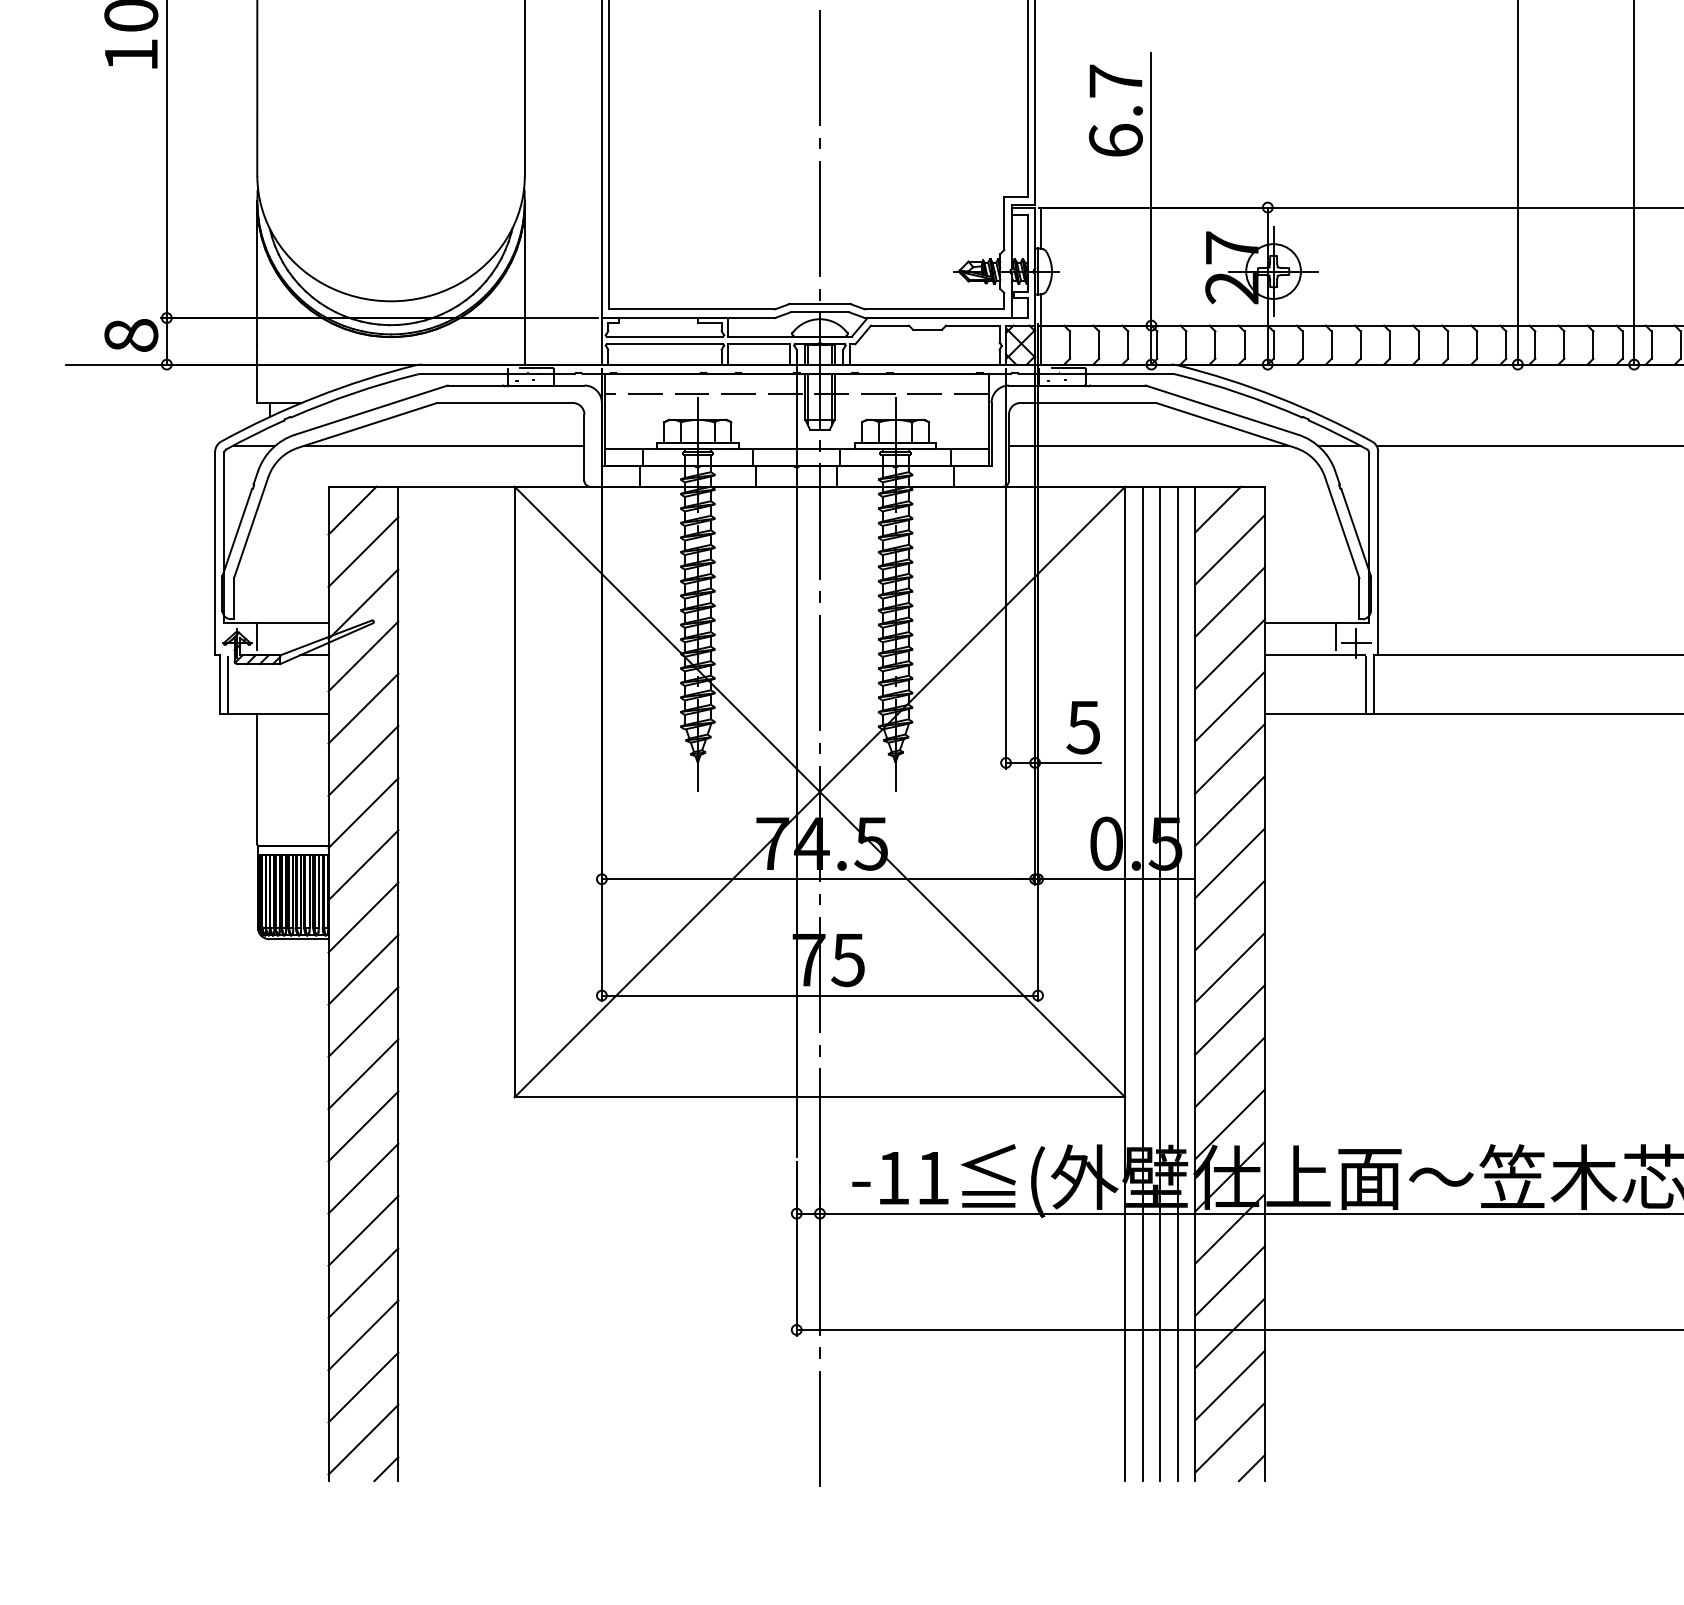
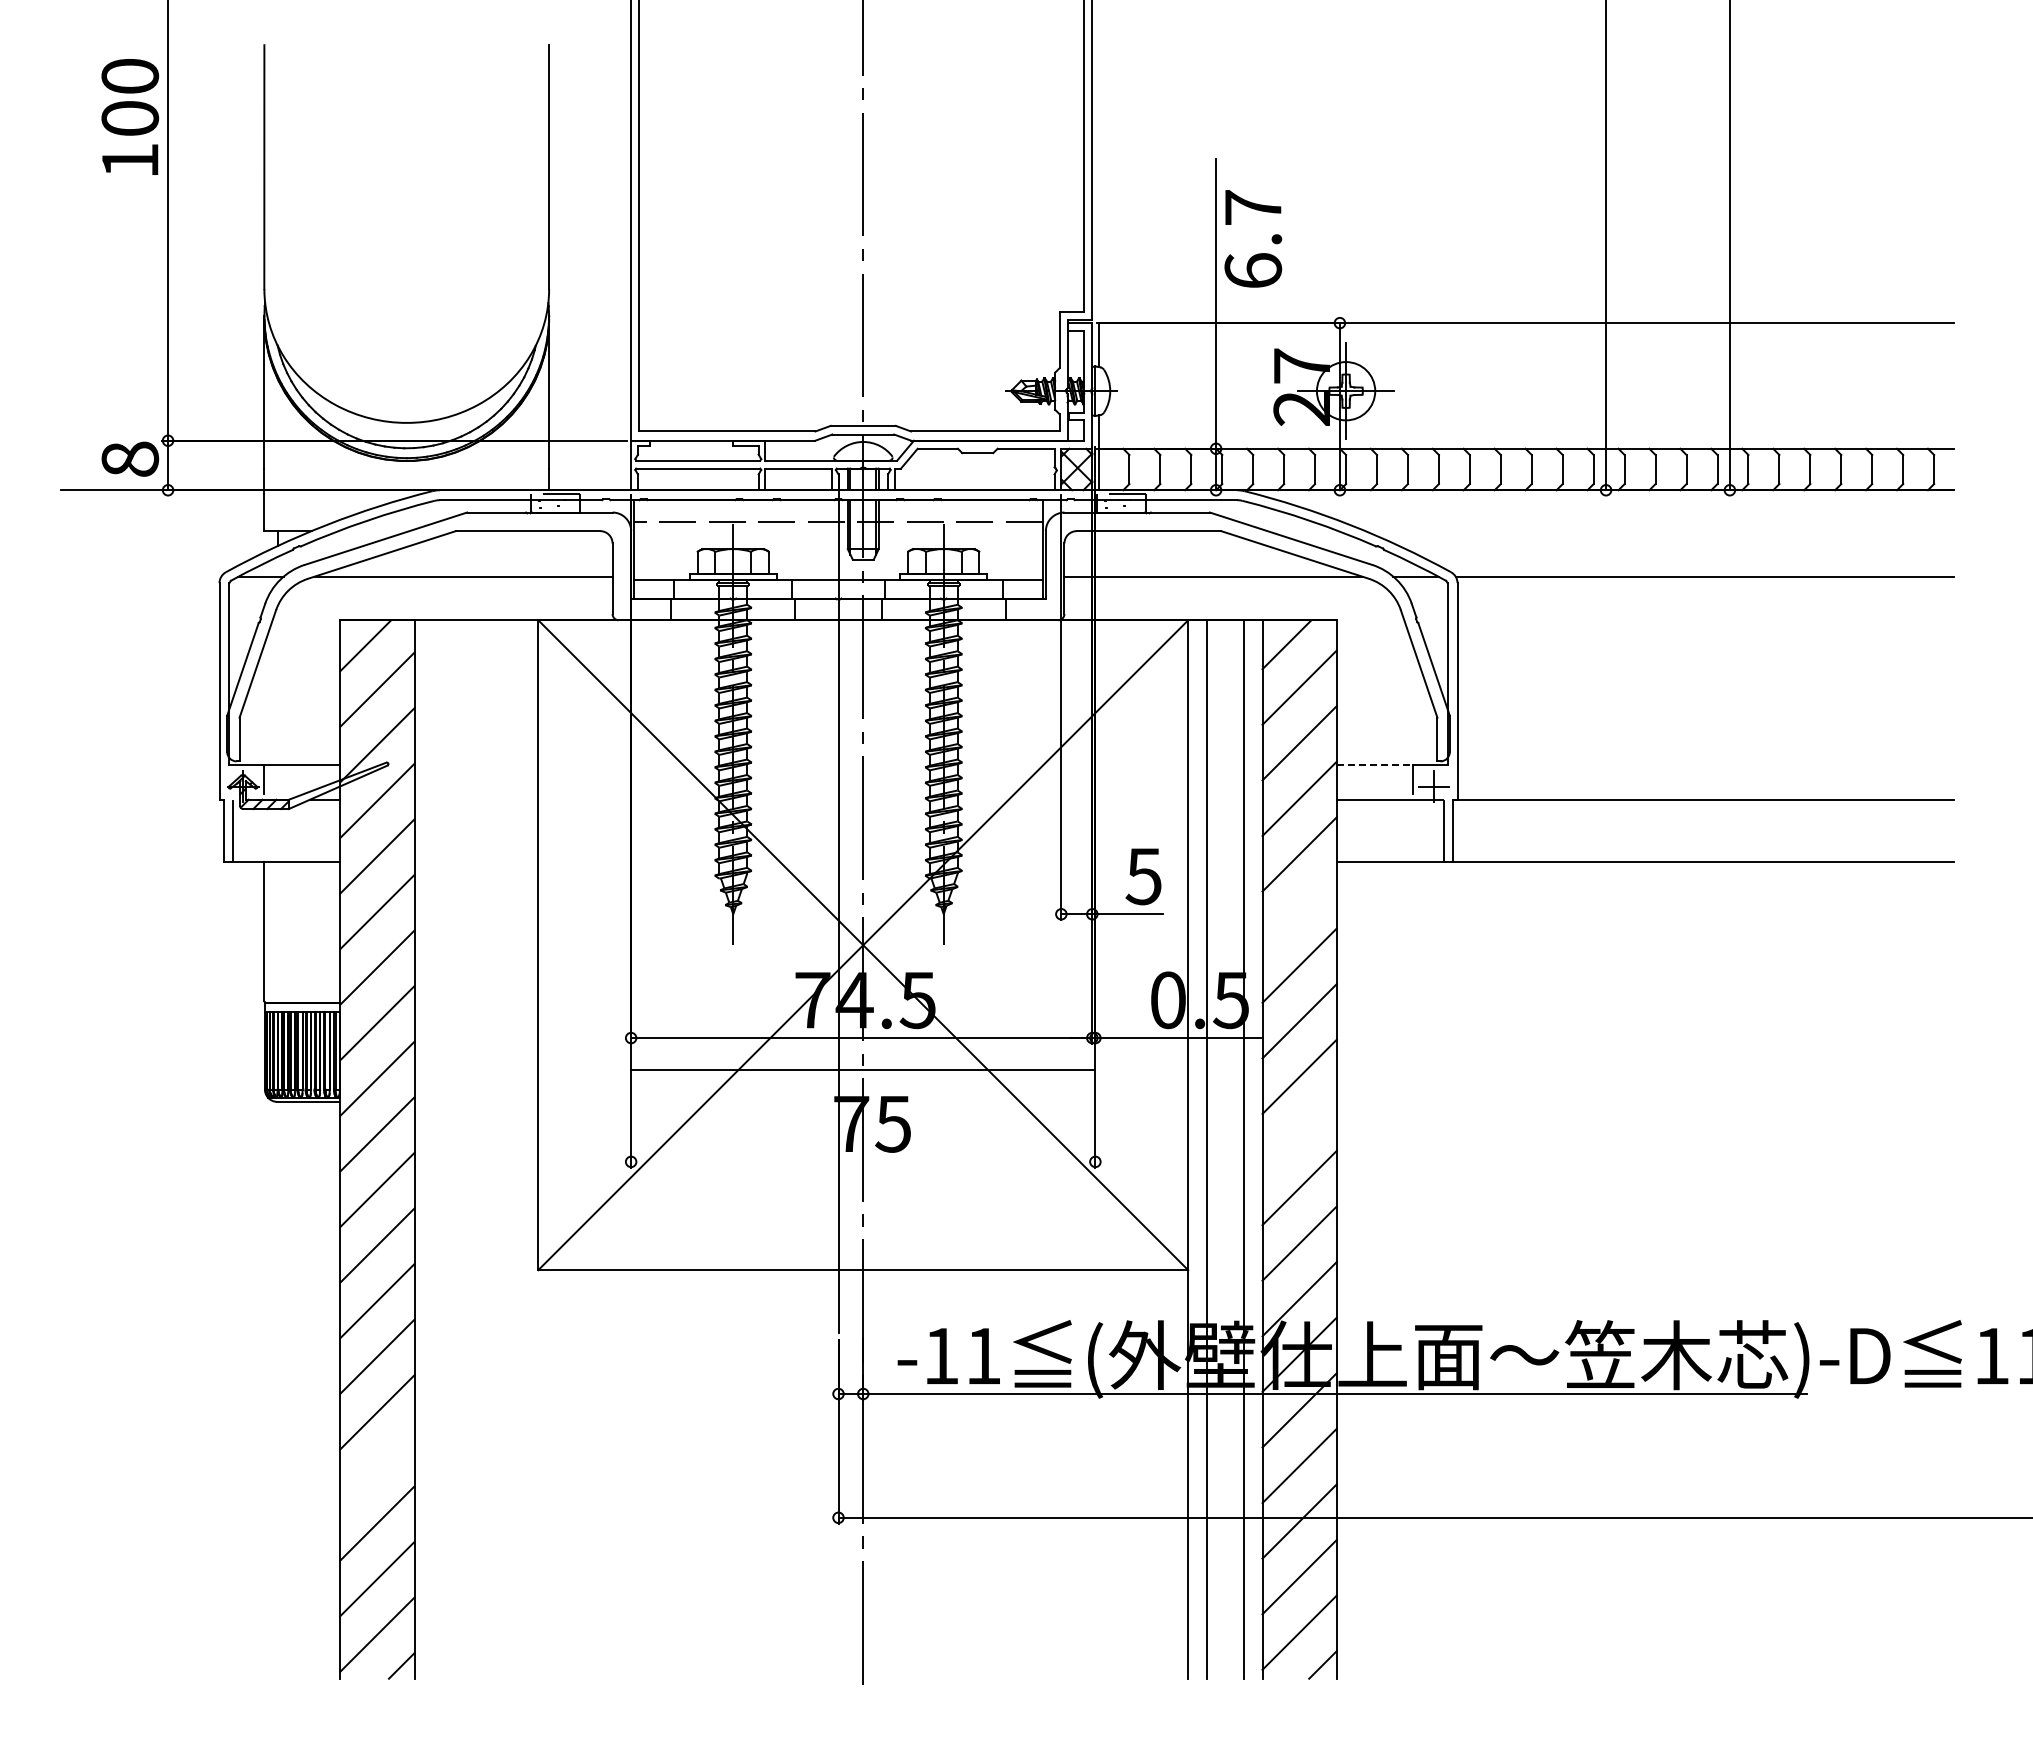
text: (1116, 110) -> (1253, 238), moved
line: (1301, 623) -> (1375, 765), solid -> dashed
line: (1229, 758) -> (1299, 909), removed
line: (1229, 967) -> (1299, 1132), removed
line: (1160, 983) -> (1225, 1149), removed
line: (820, 995) -> (863, 1069), moved
line: (363, 1282) -> (377, 1467), removed

